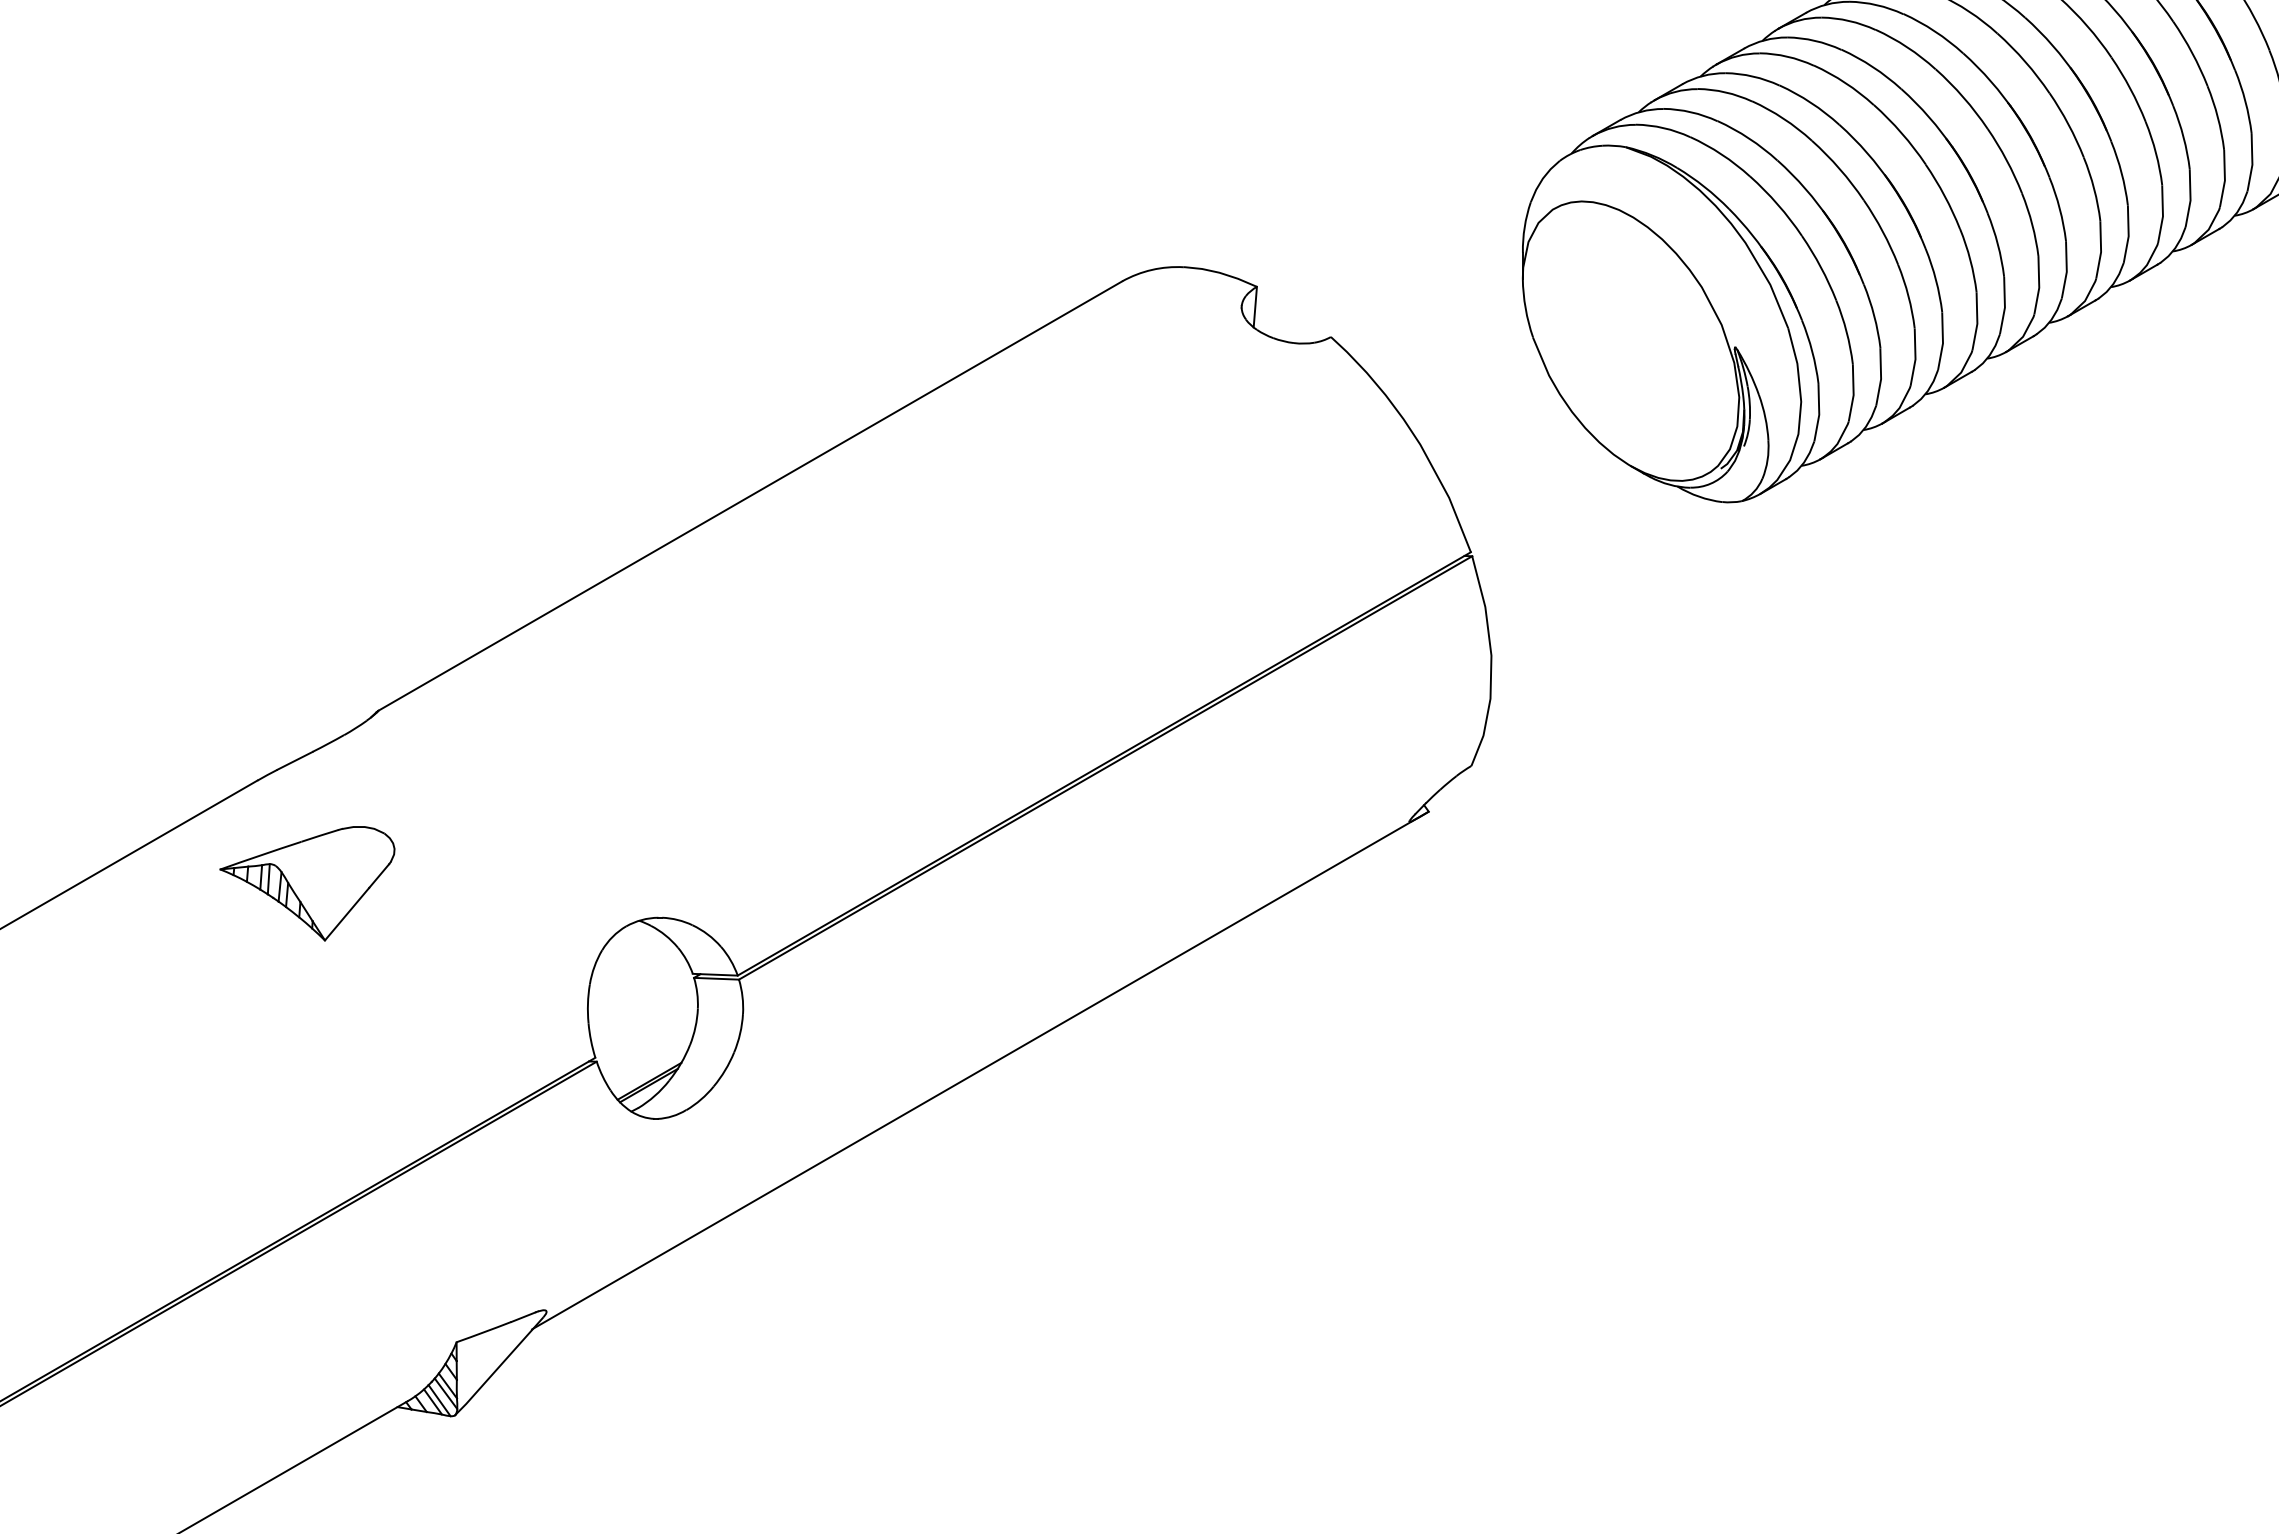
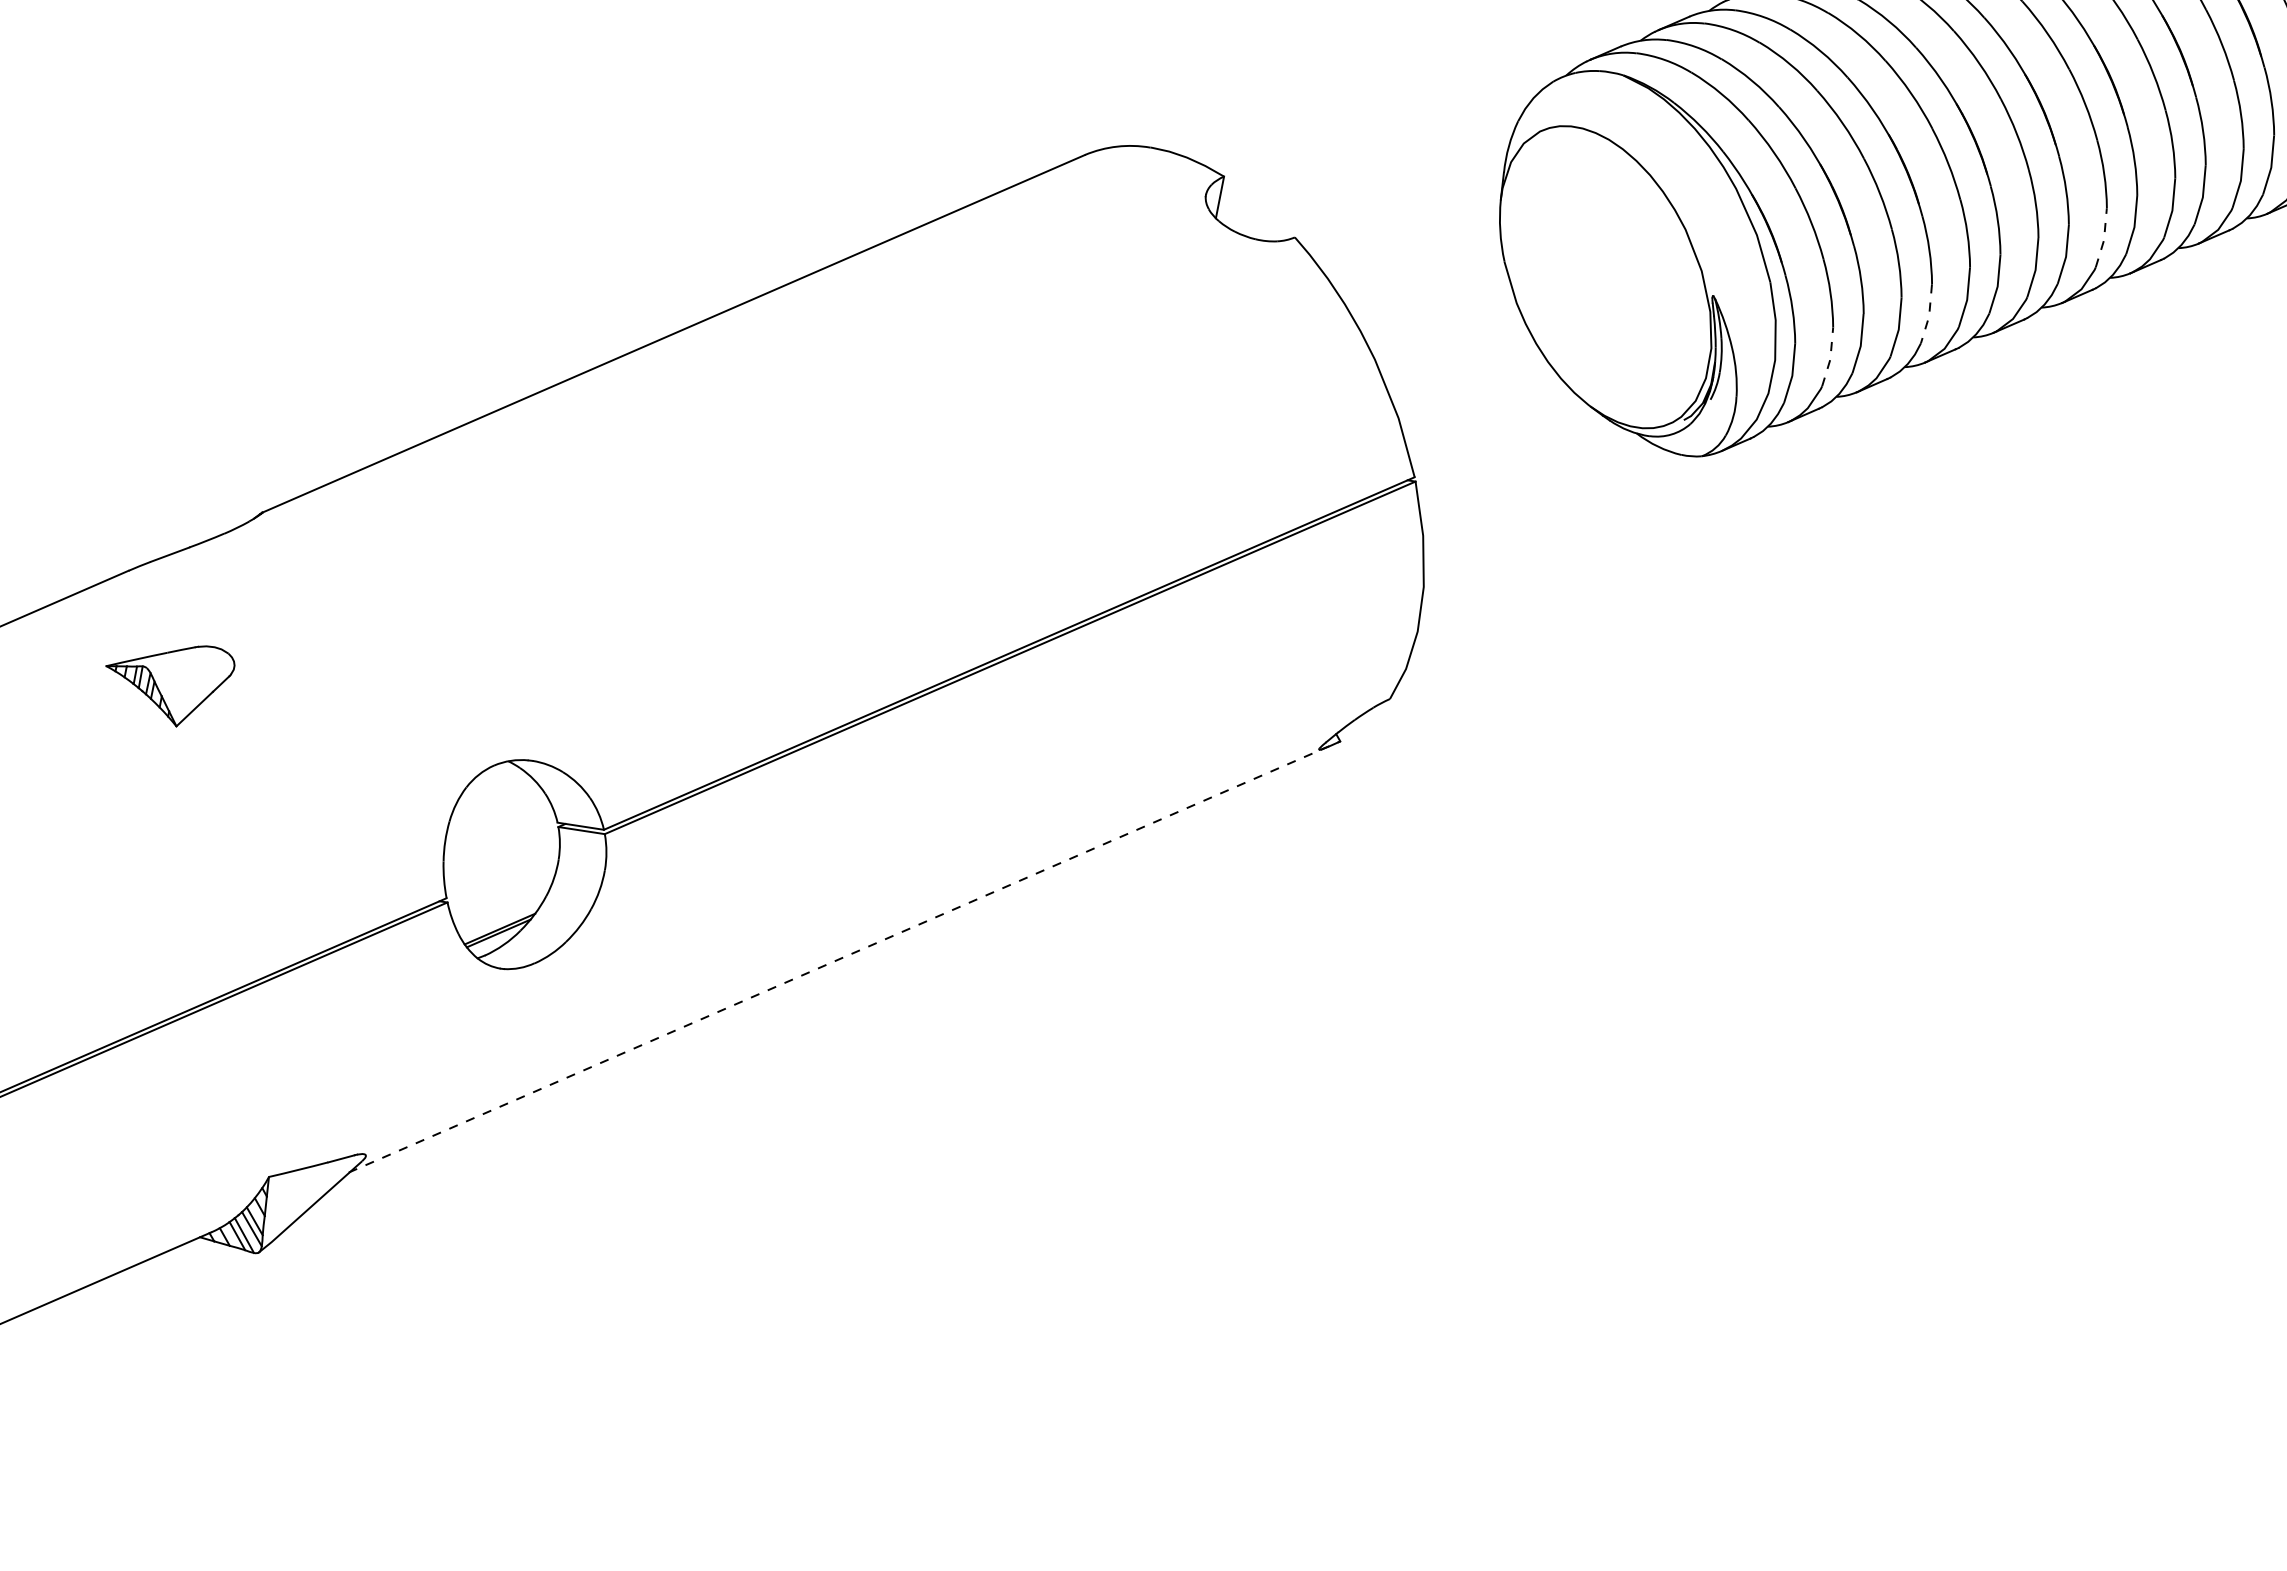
line: (2101, 251) -> (2104, 239), solid -> dashed
line: (1942, 342) -> (1928, 315), solid -> dashed
line: (1853, 392) -> (1830, 356), solid -> dashed
part: (307, 883) -> (168, 683), size x0.7
line: (980, 1070) -> (844, 956), solid -> dashed

